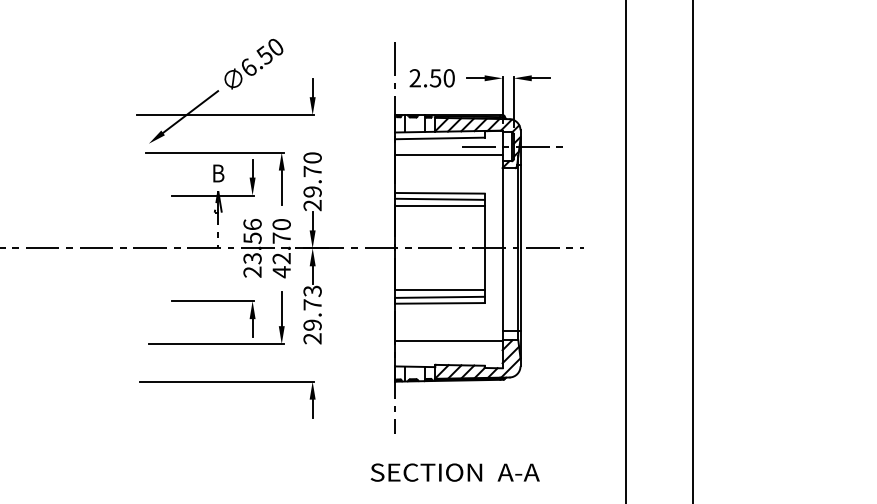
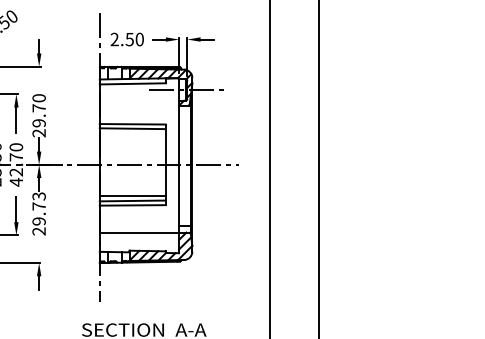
line: (448, 155) -> (139, 96), removed
line: (439, 206) -> (132, 134), removed

